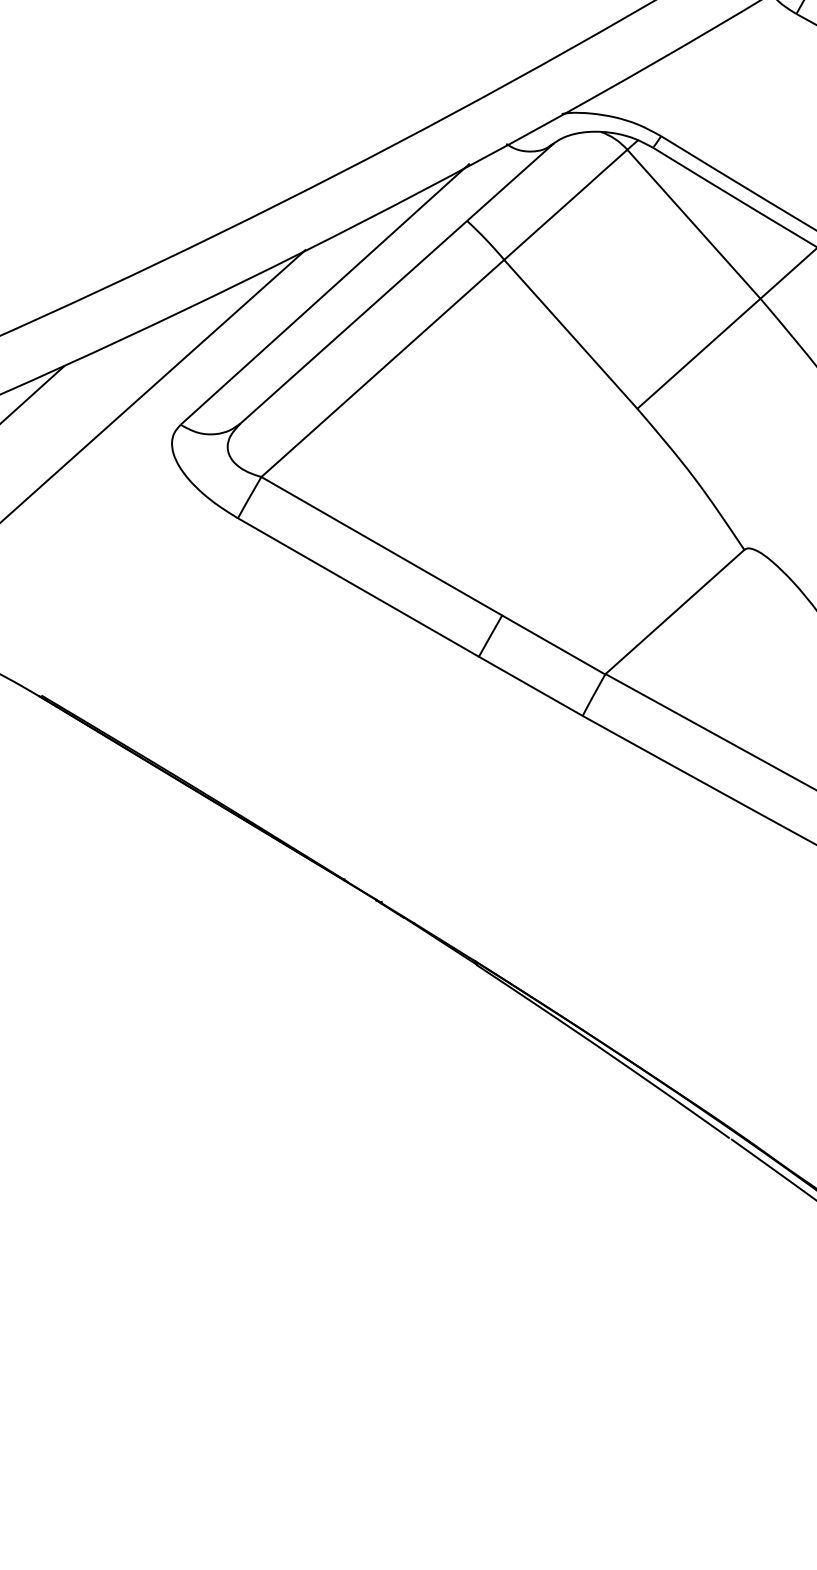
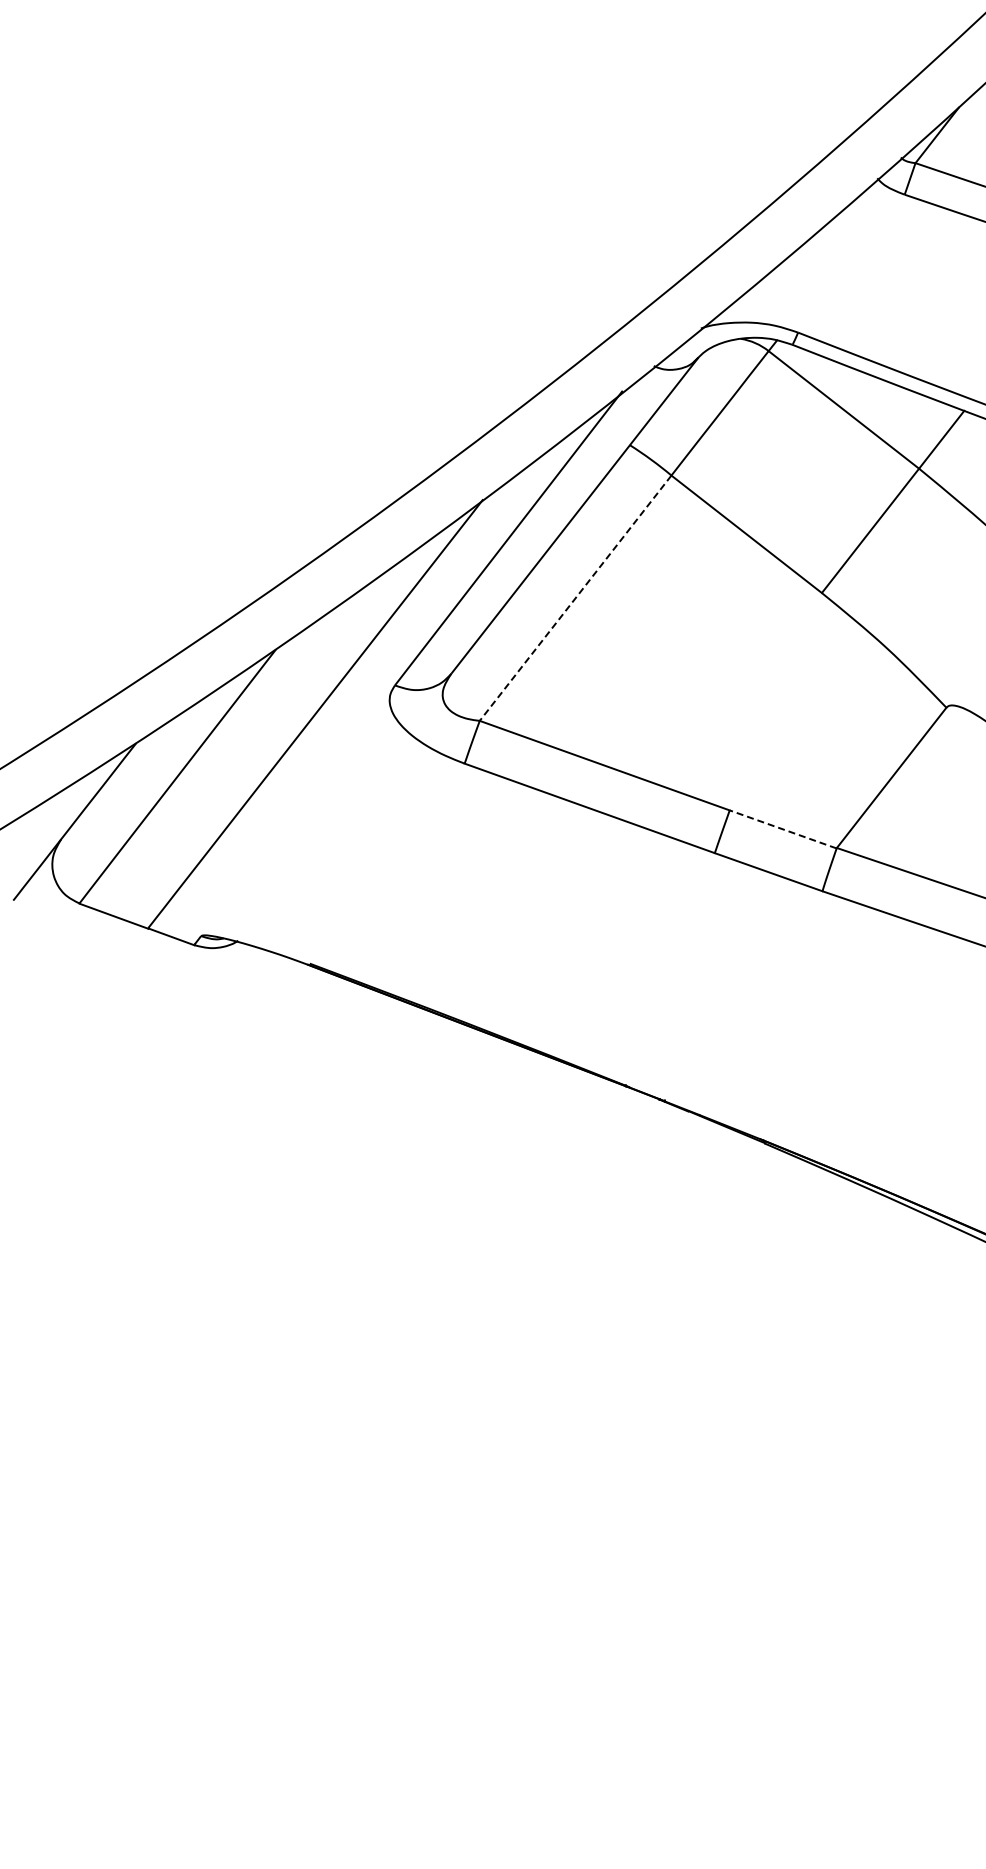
line: (382, 368) -> (575, 598), solid -> dashed
line: (554, 645) -> (783, 829), solid -> dashed

